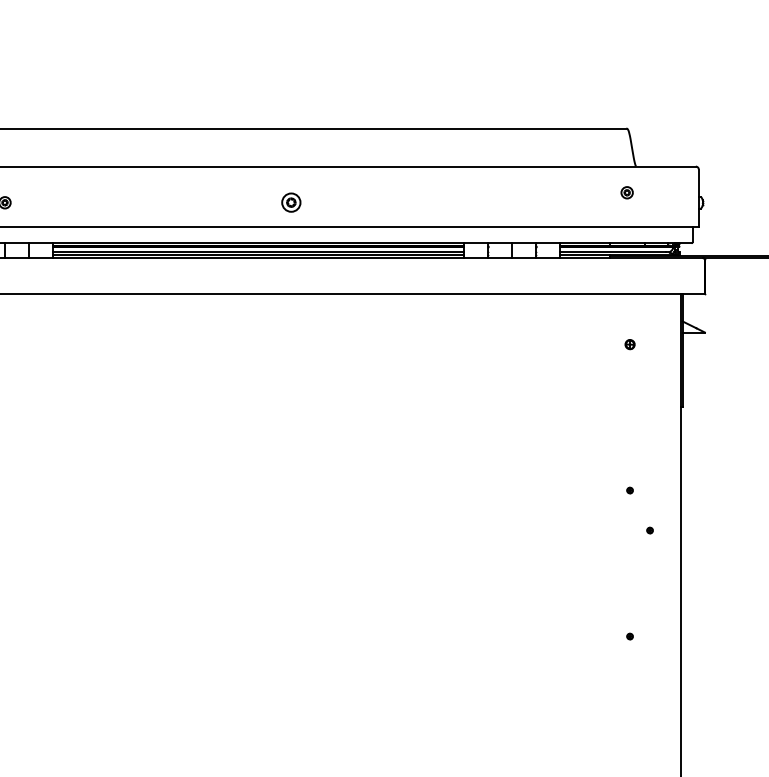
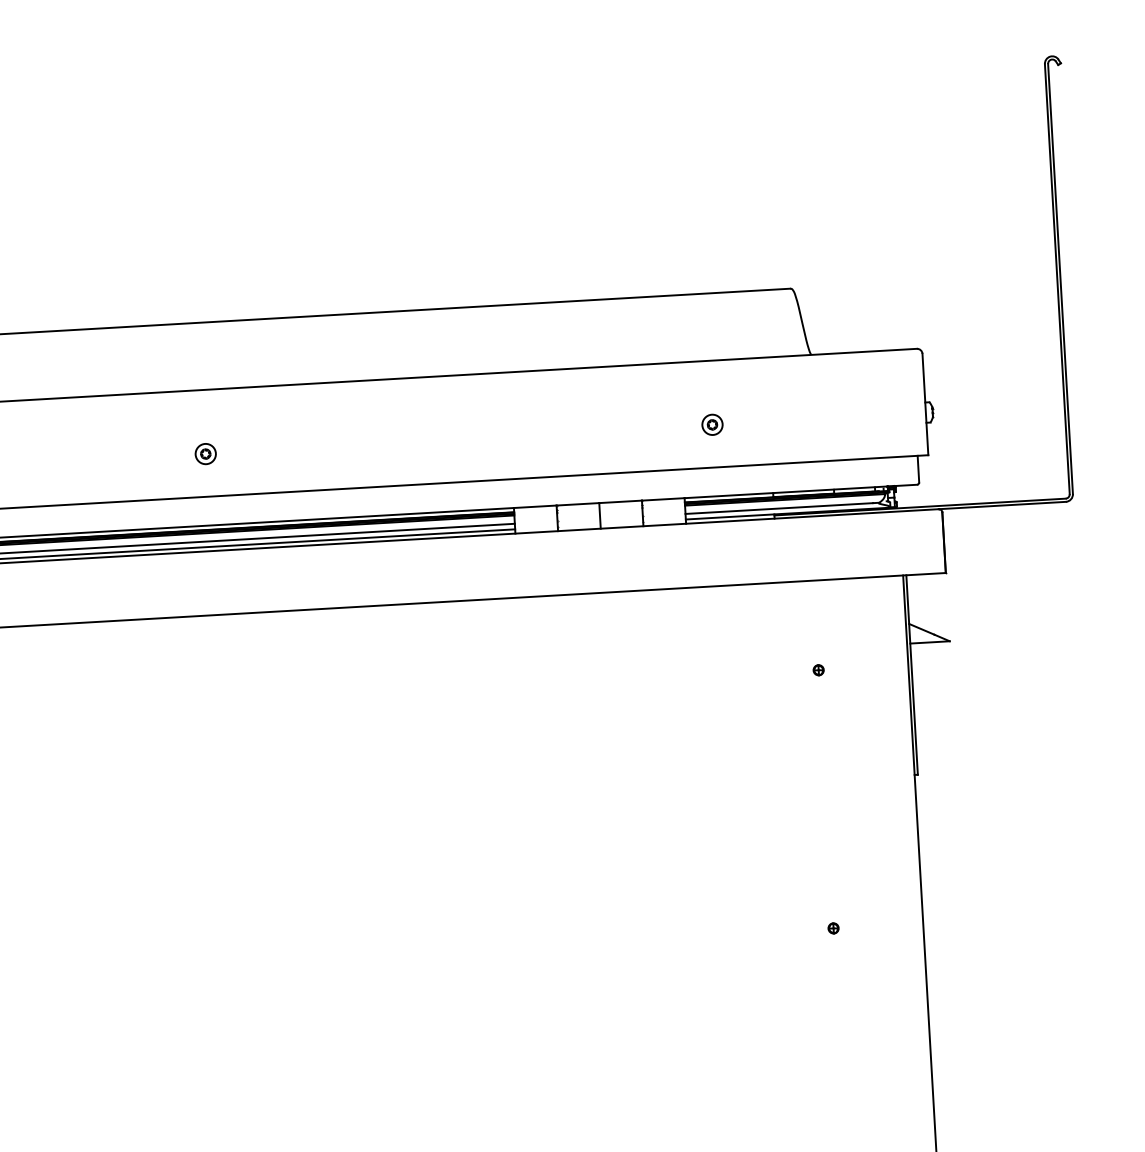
part: (626, 192) -> (711, 424), moved
part: (291, 202) -> (205, 453), size x0.62
part: (629, 344) -> (817, 670), size x0.62
part: (649, 530) -> (872, 997), removed

